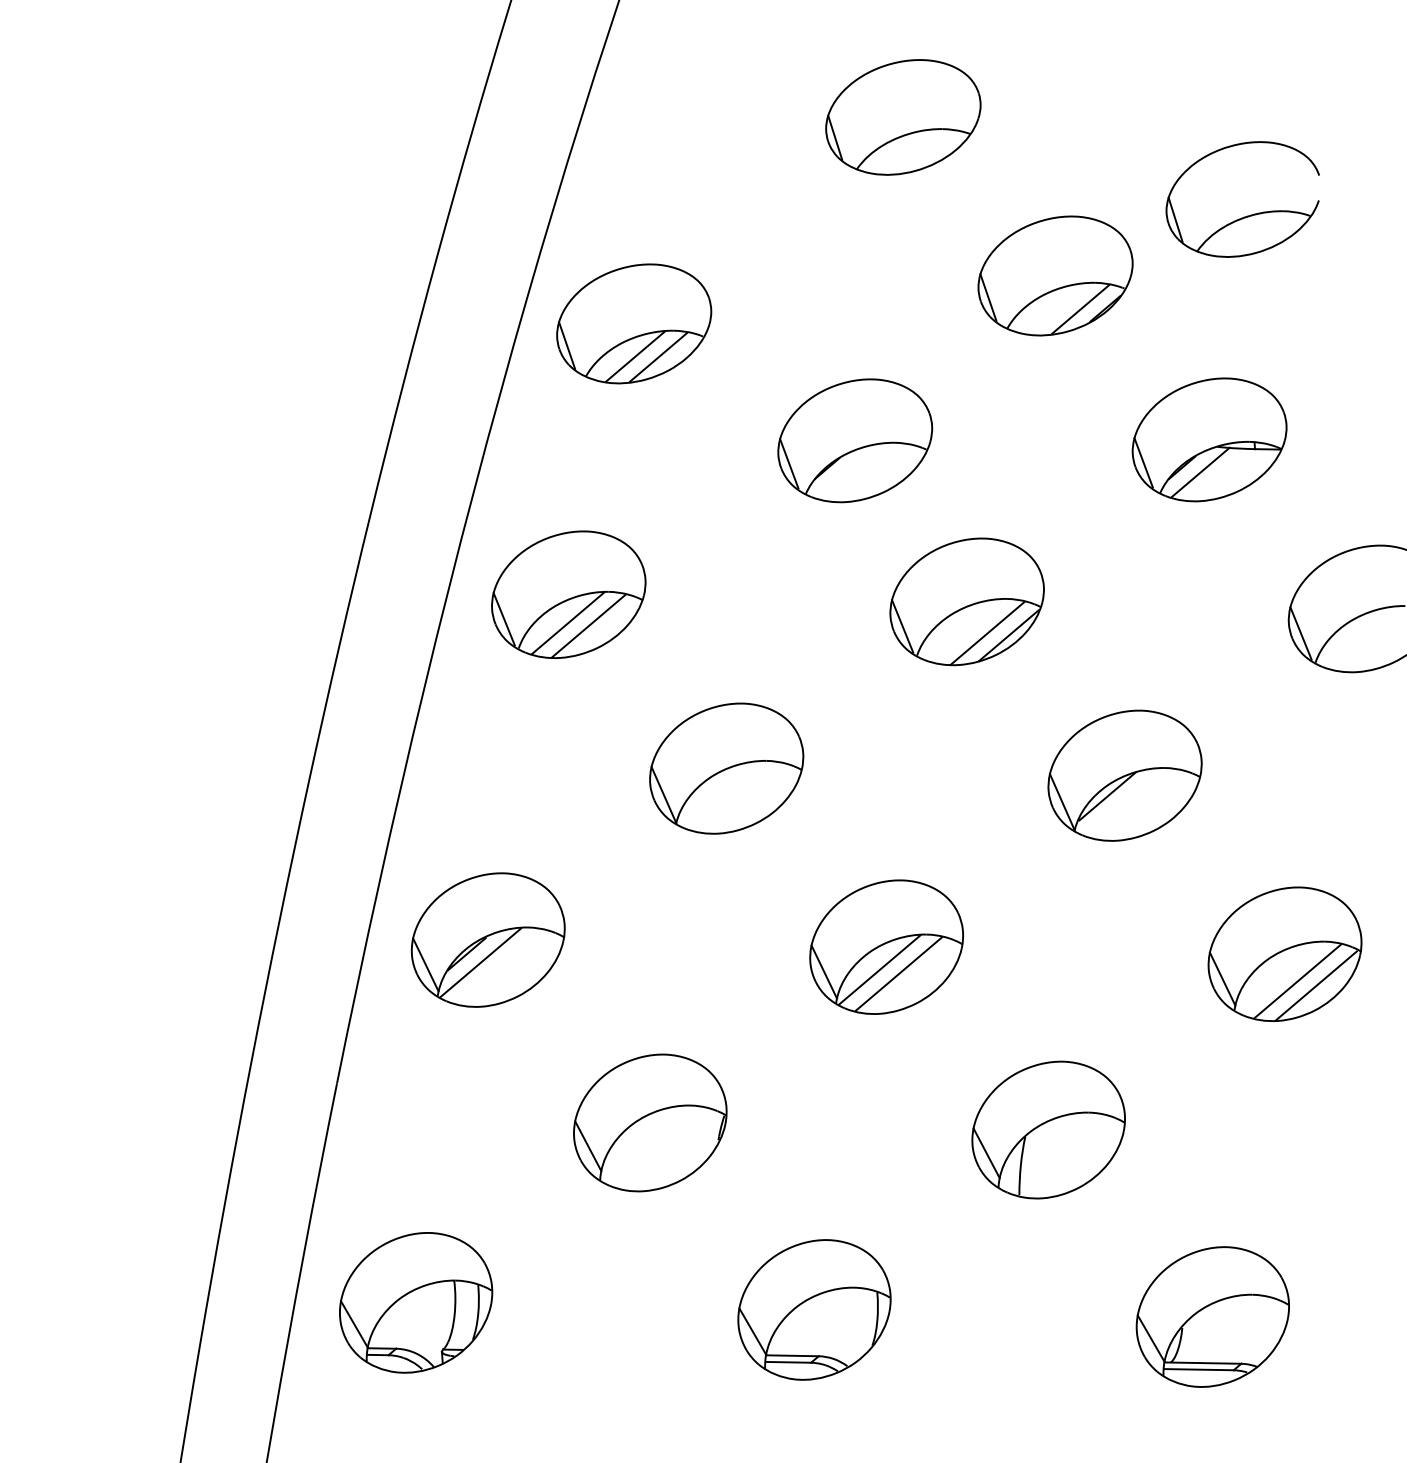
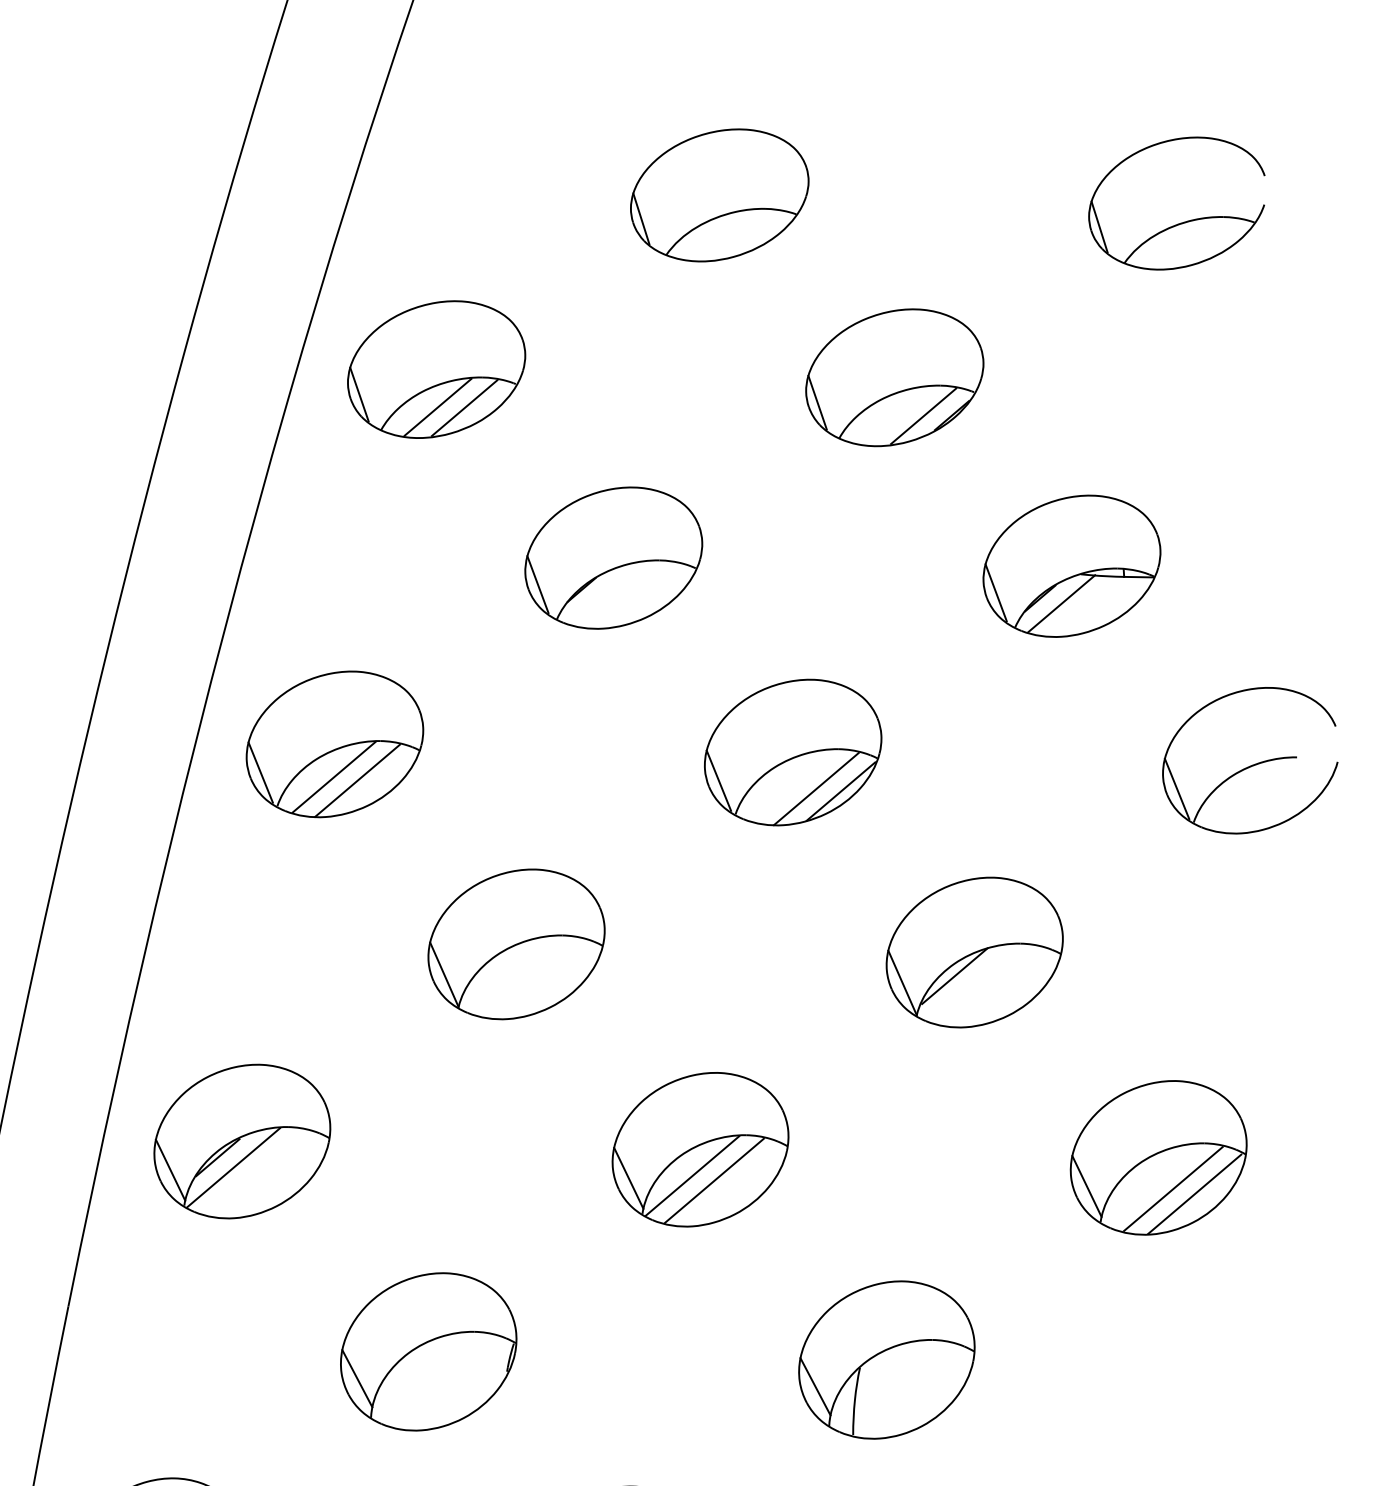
part: (1247, 215) -> (1182, 221), moved
part: (634, 323) -> (436, 369), moved
part: (855, 440) -> (614, 557), moved

